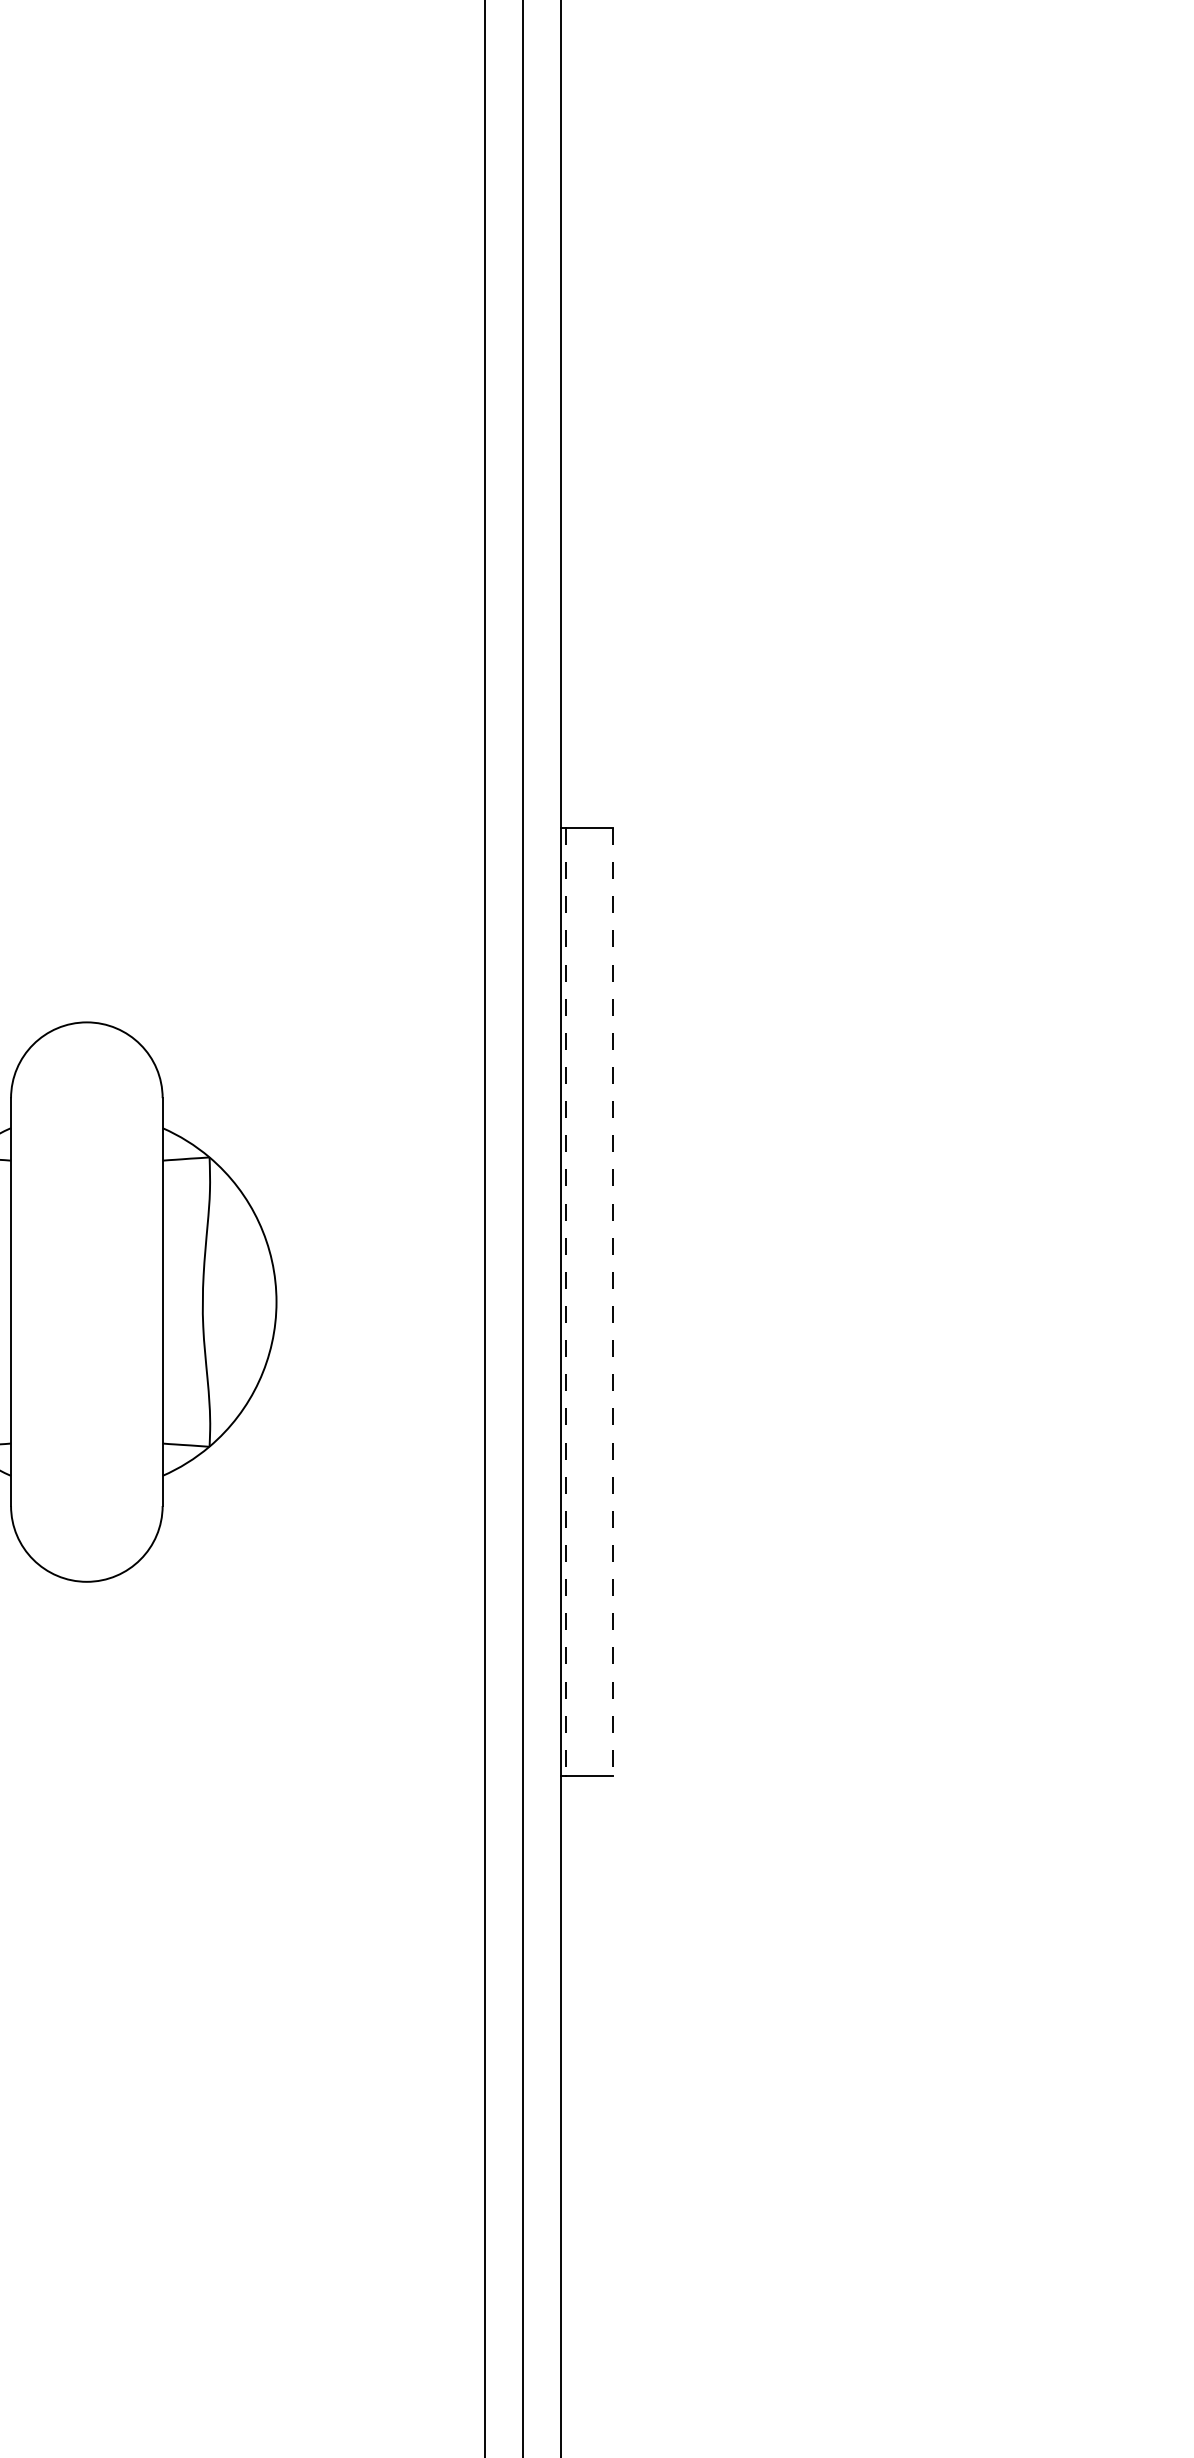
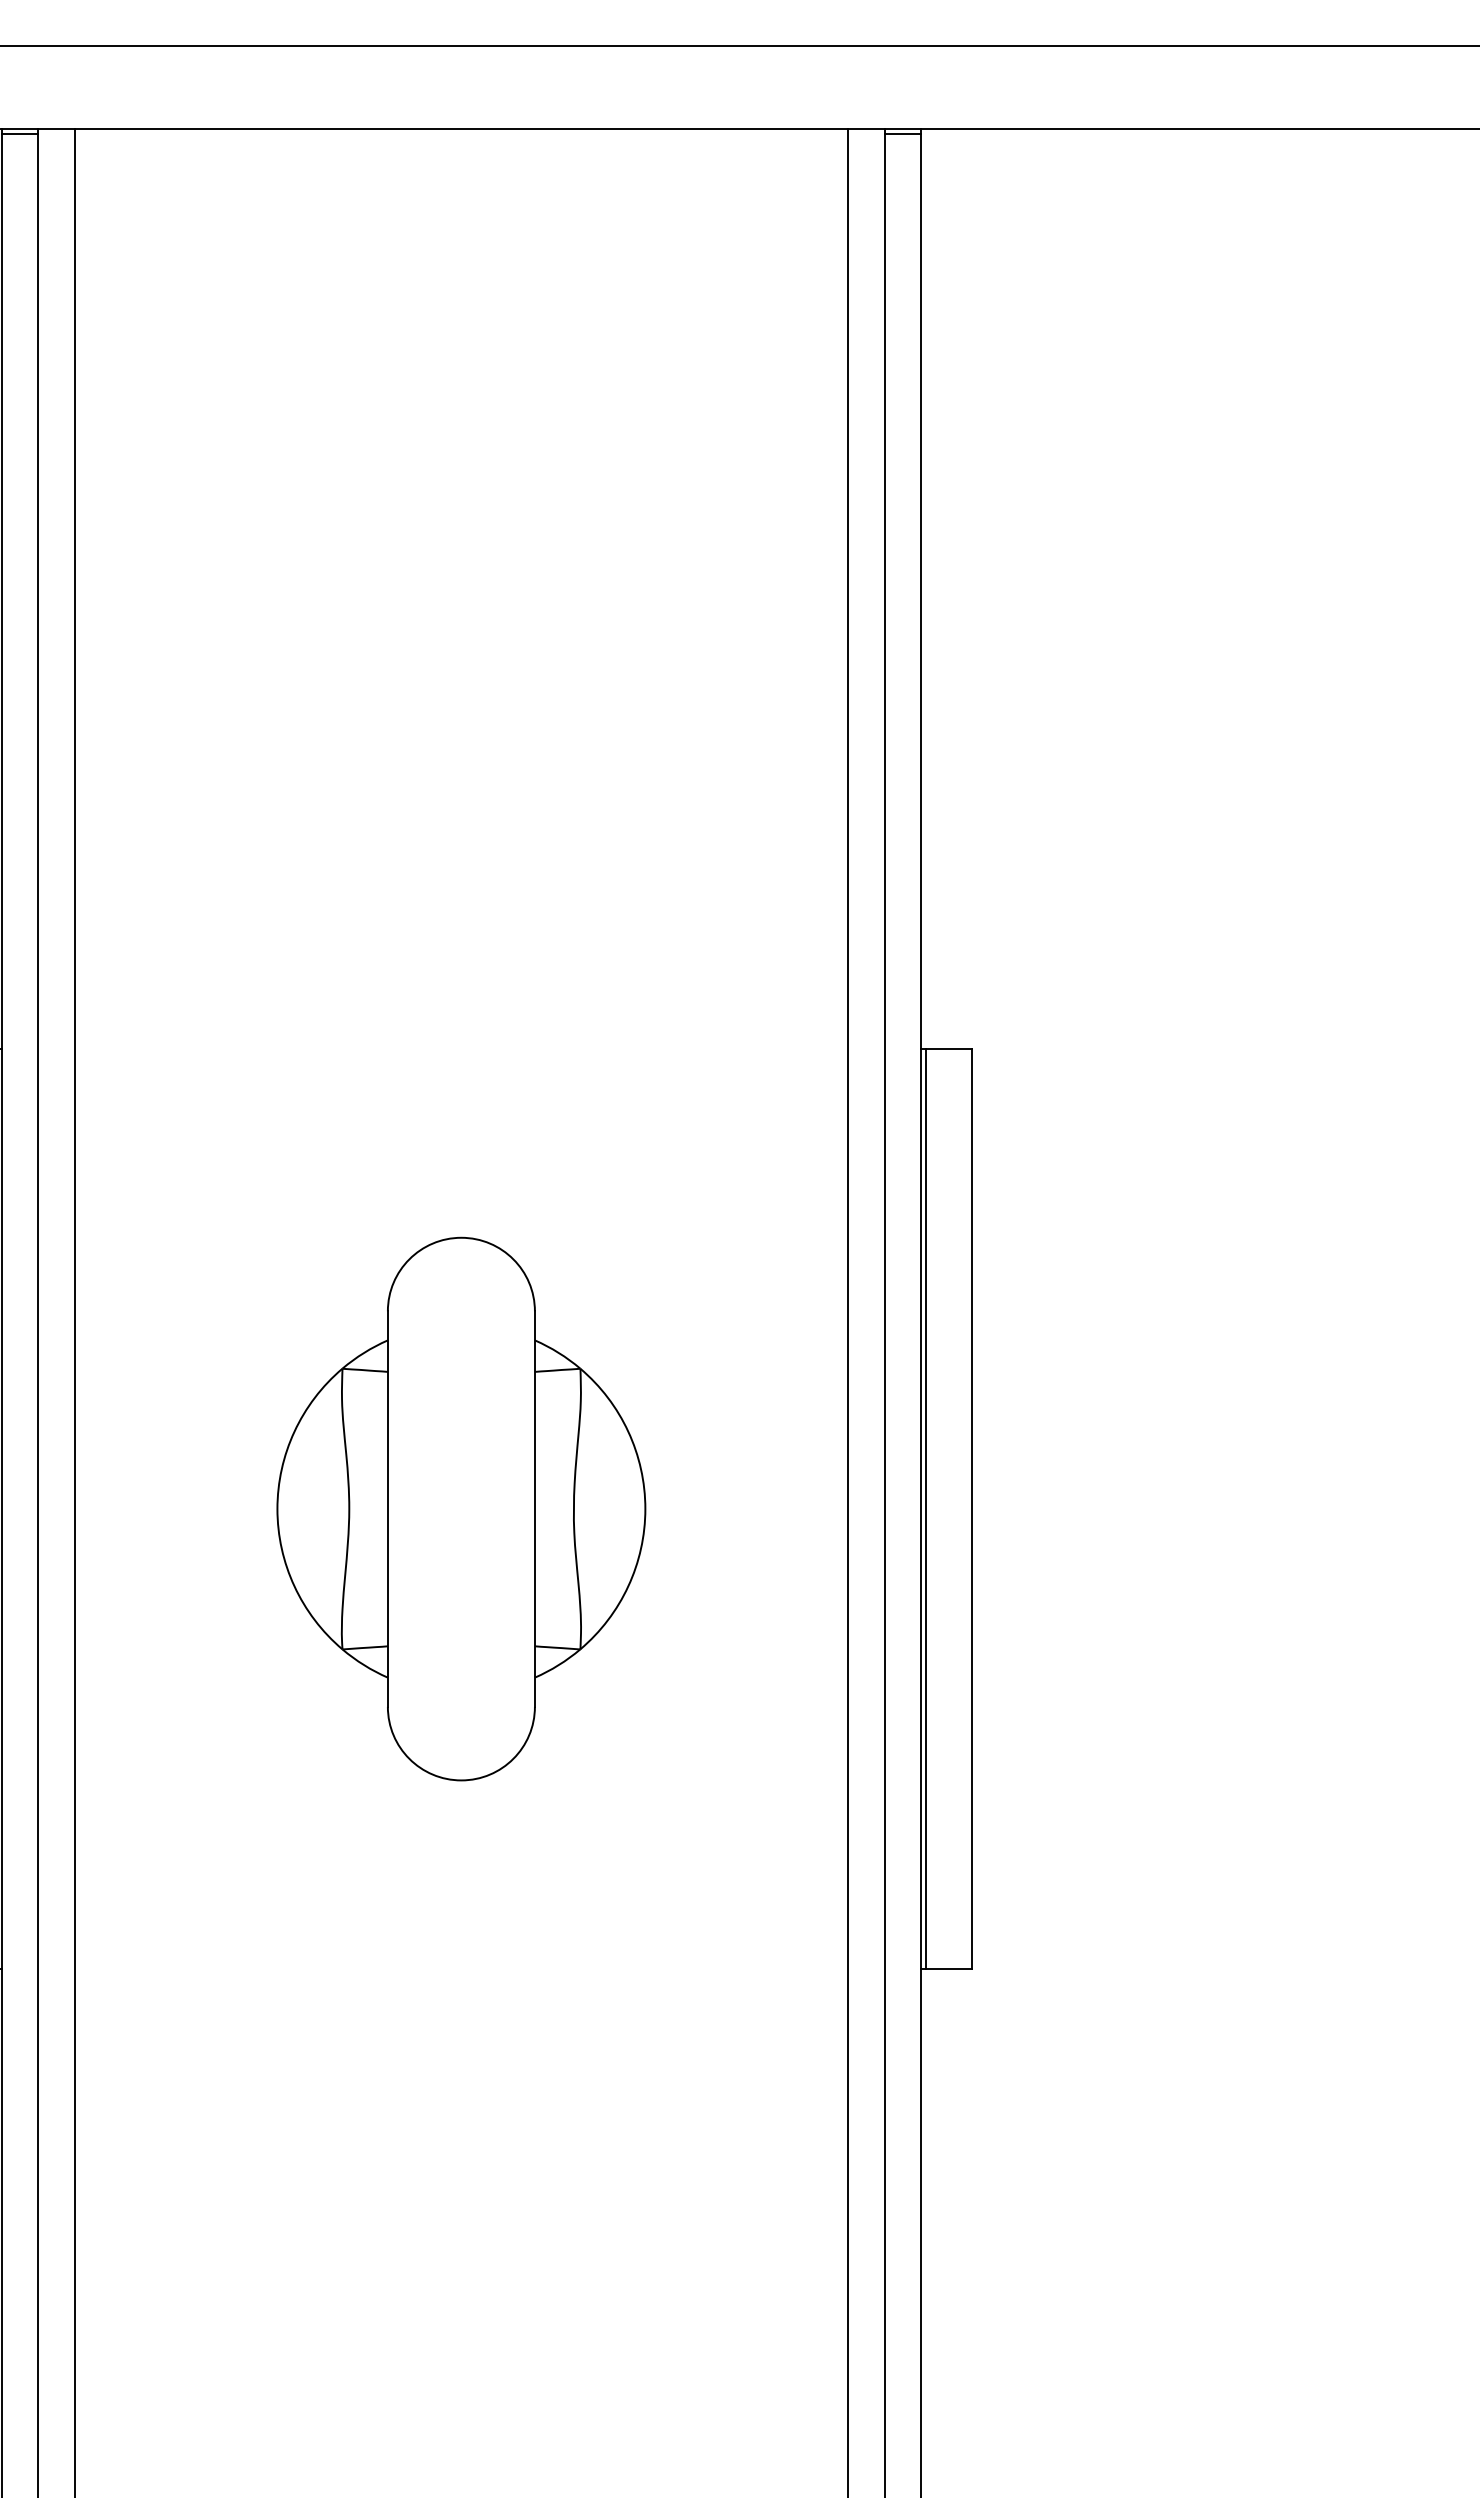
line: (566, 1302) -> (926, 1509), dashed -> solid
line: (613, 1302) -> (972, 1509), dashed -> solid

